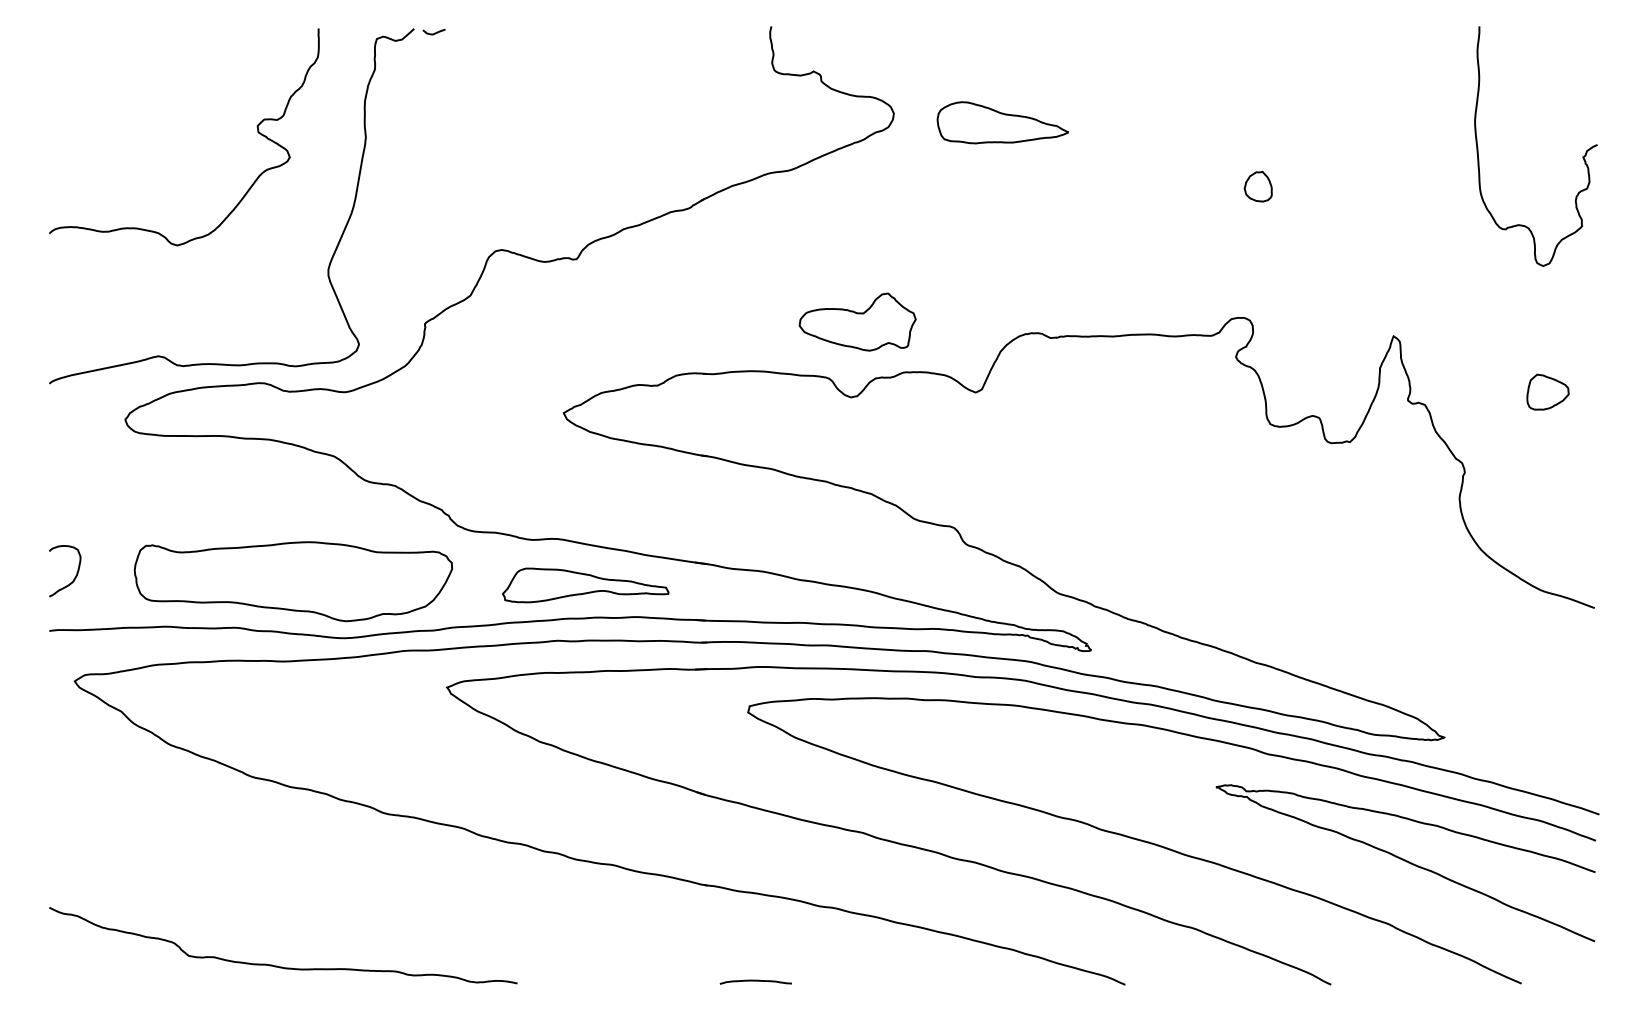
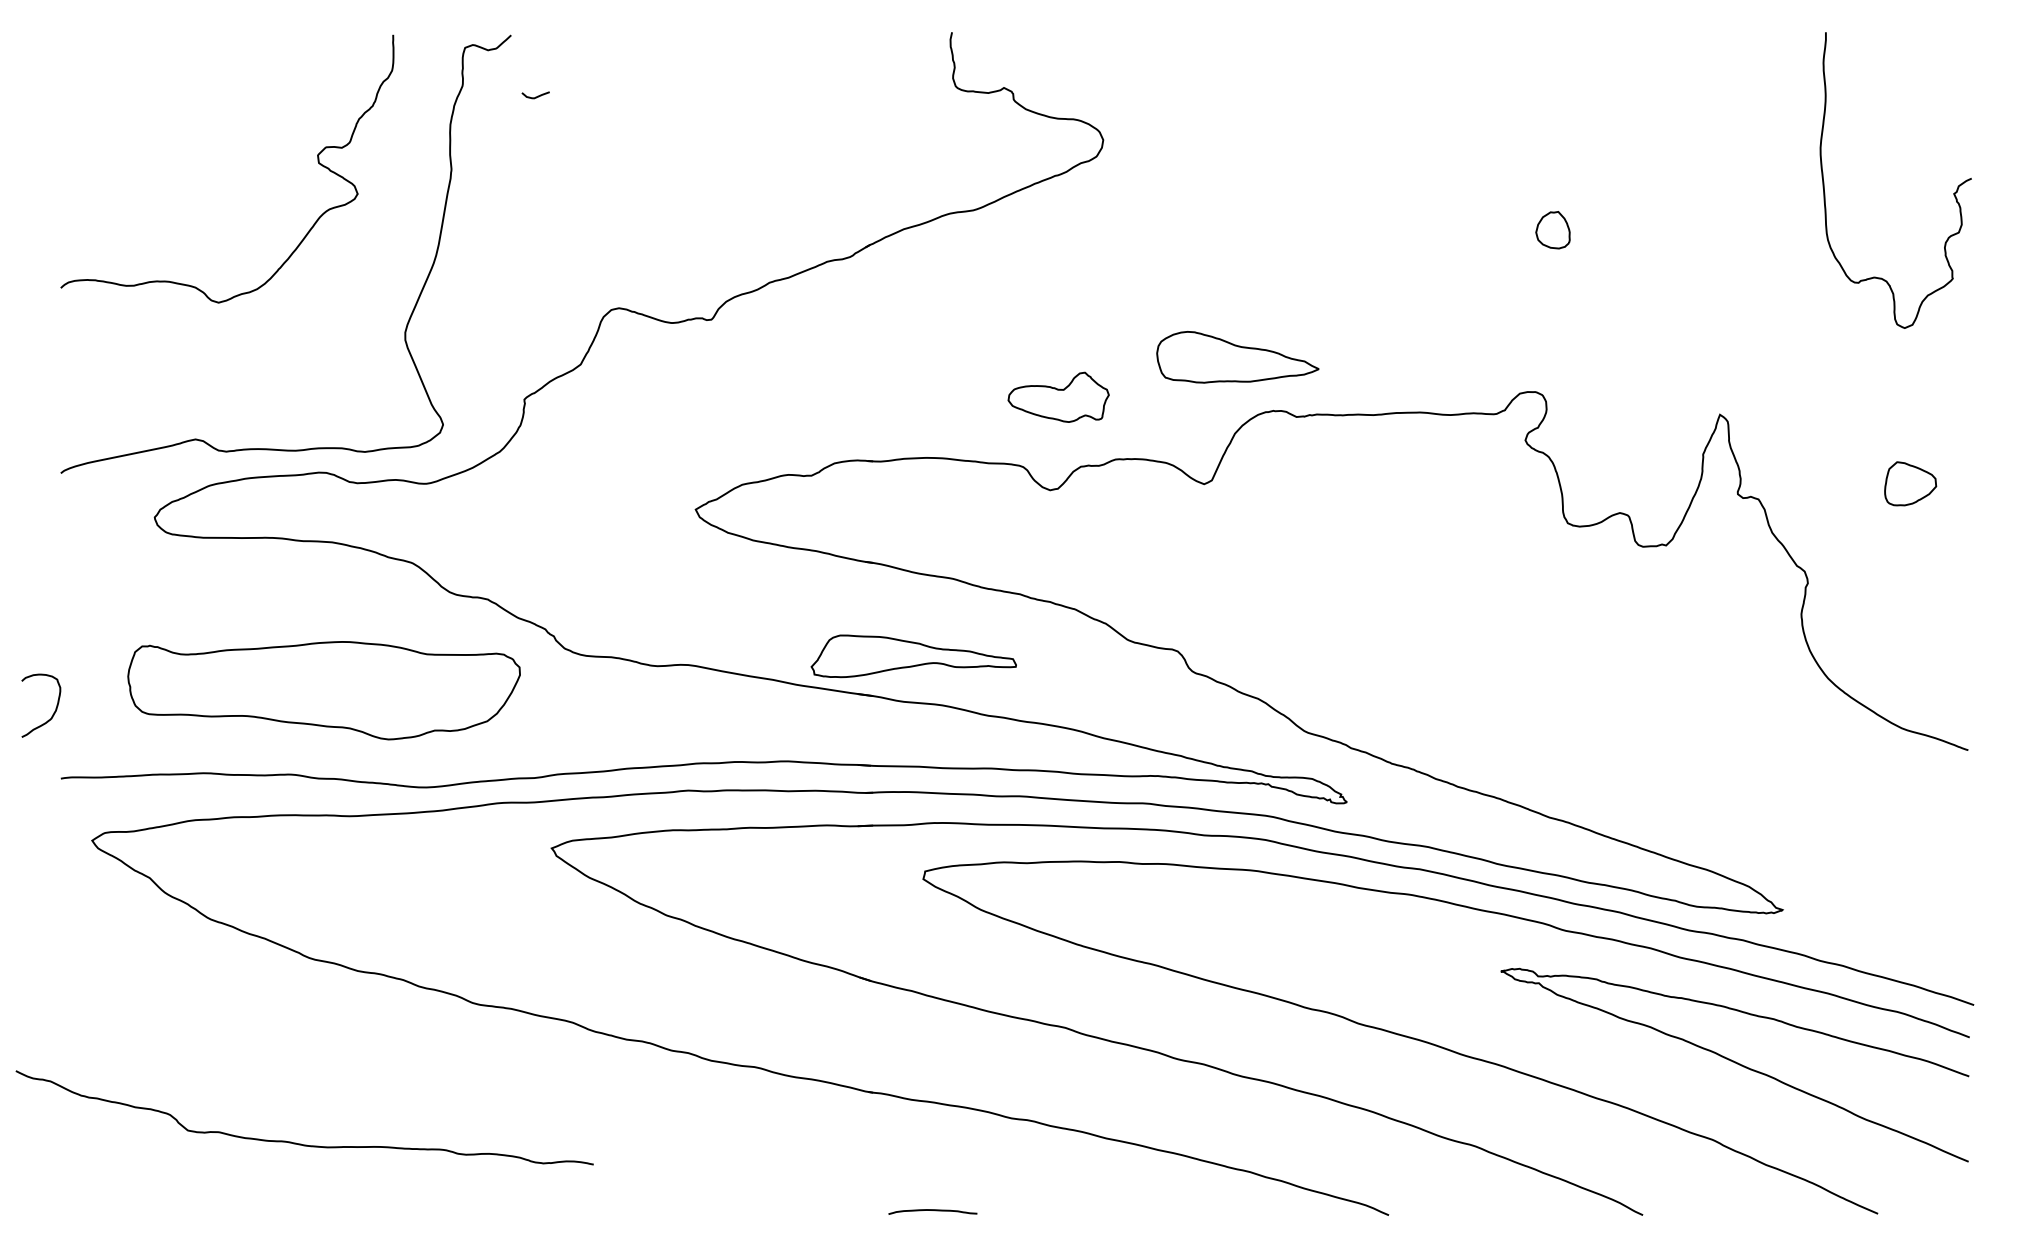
curve: (433, 33) -> (535, 96), moved
part: (1002, 122) -> (1237, 357), moved
part: (857, 322) -> (1058, 397), size x0.7
curve: (74, 576) -> (53, 712), moved
part: (292, 581) -> (323, 690), moved
part: (585, 585) -> (913, 656), moved
curve: (280, 966) -> (301, 1143), moved

